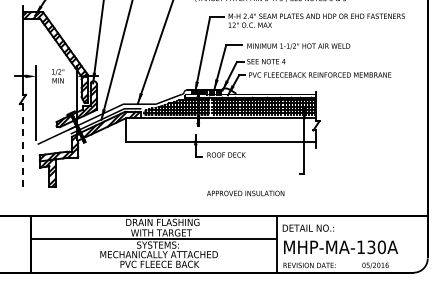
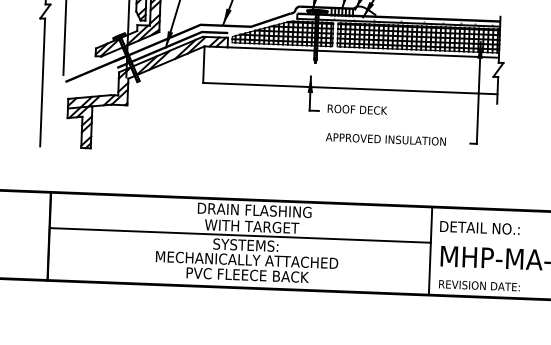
line: (22, 145) -> (41, 82), dashed -> solid
text: (245, 193) -> (385, 139), moved

